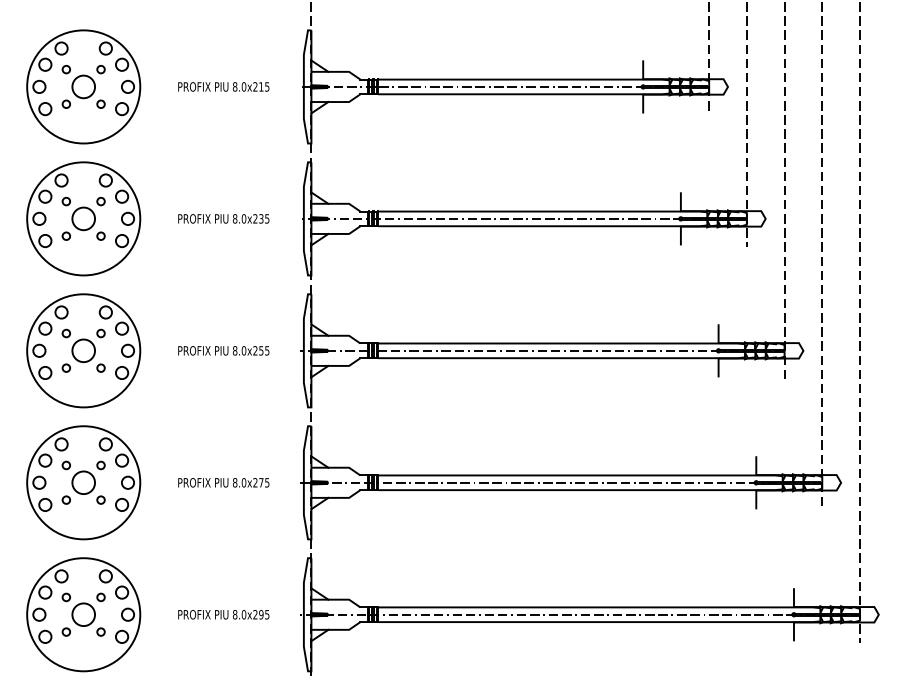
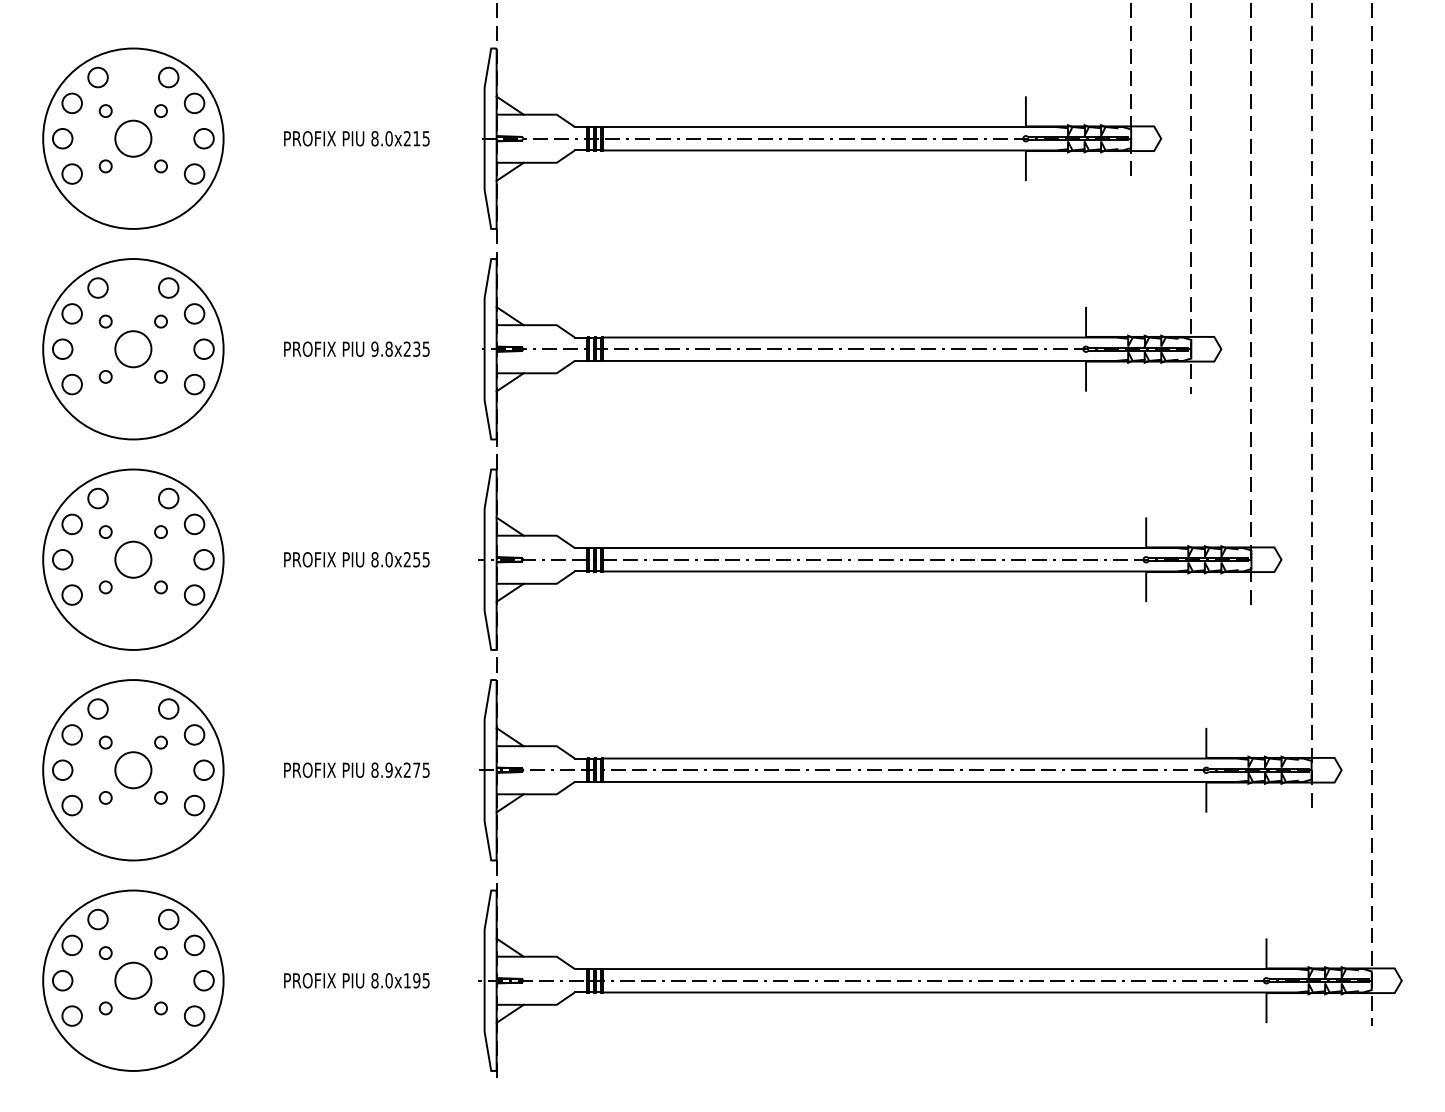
text: (239, 218) -> (381, 348), 8.0x235 -> 9.8x235
text: (243, 482) -> (388, 769), 8.0x275 -> 8.9x275
text: (255, 614) -> (407, 980), 8.0x295 -> 8.0x195

